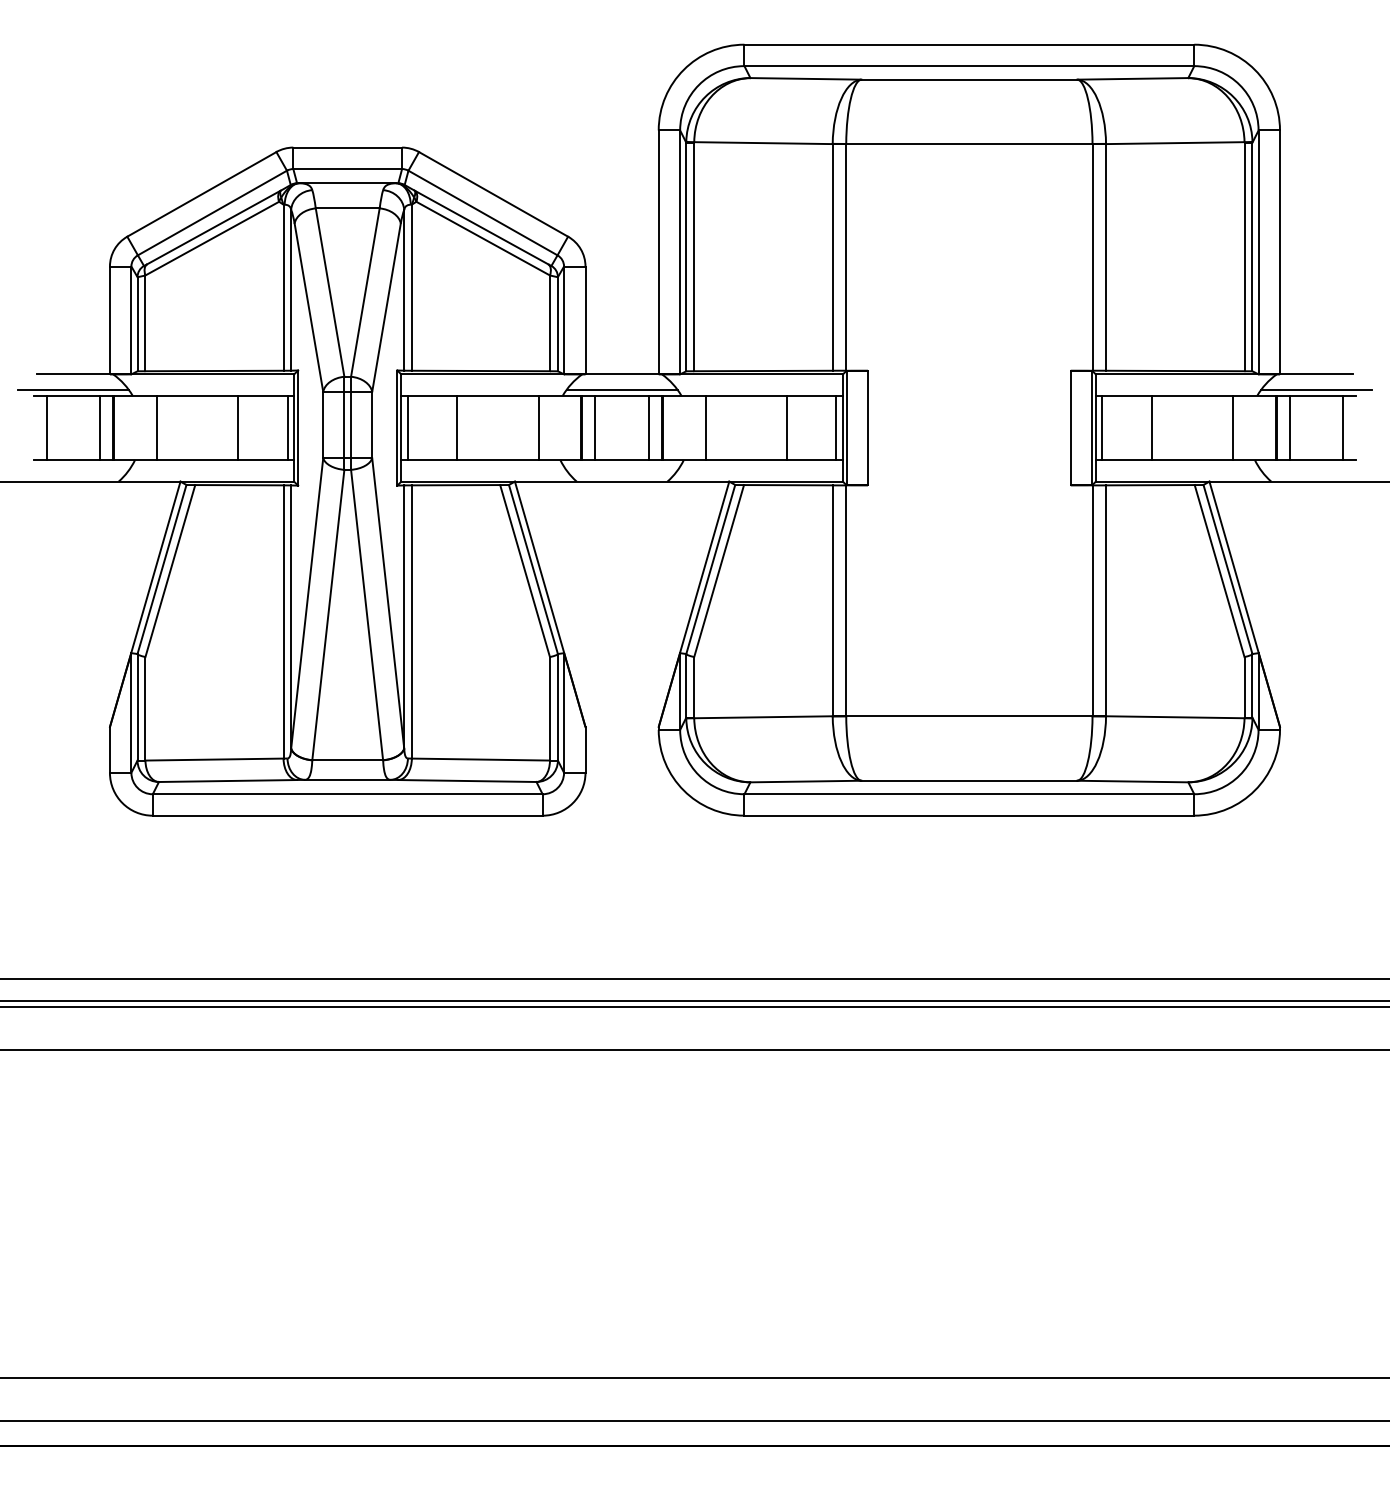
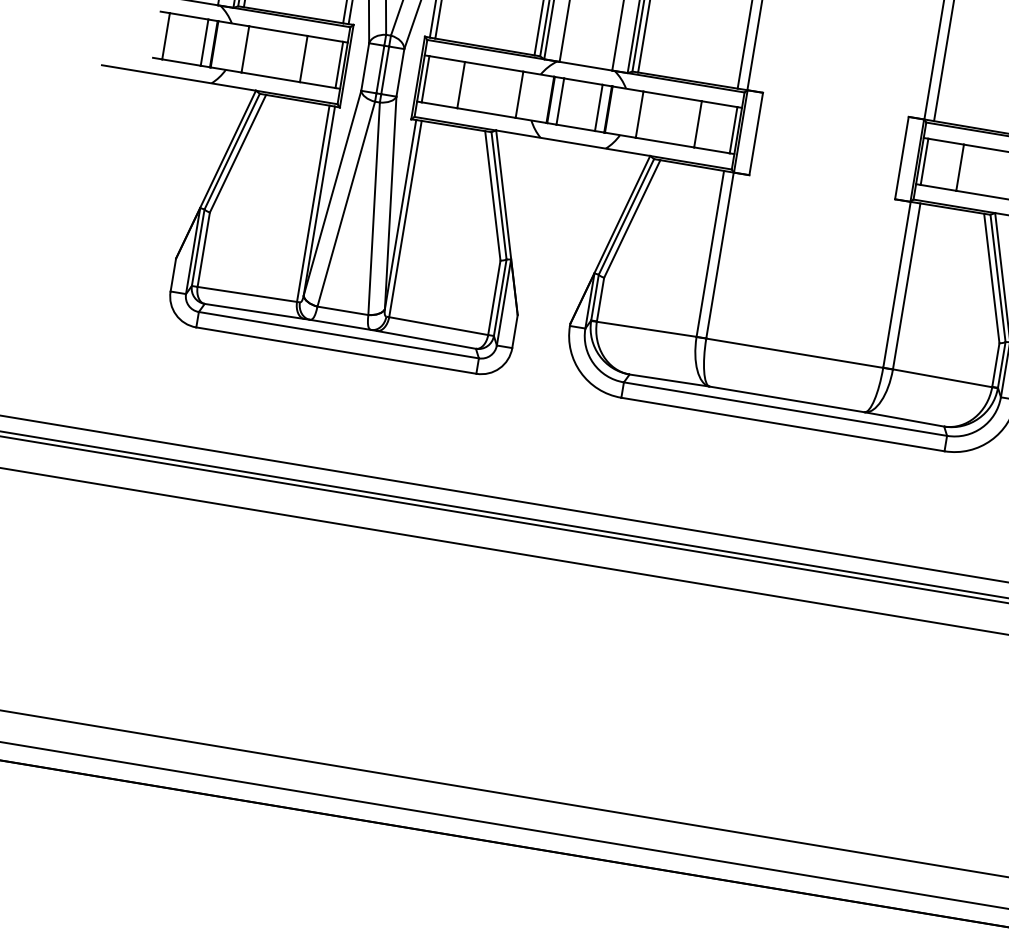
line: (72, 389) -> (189, 11), removed
line: (621, 389) -> (583, 76), removed

